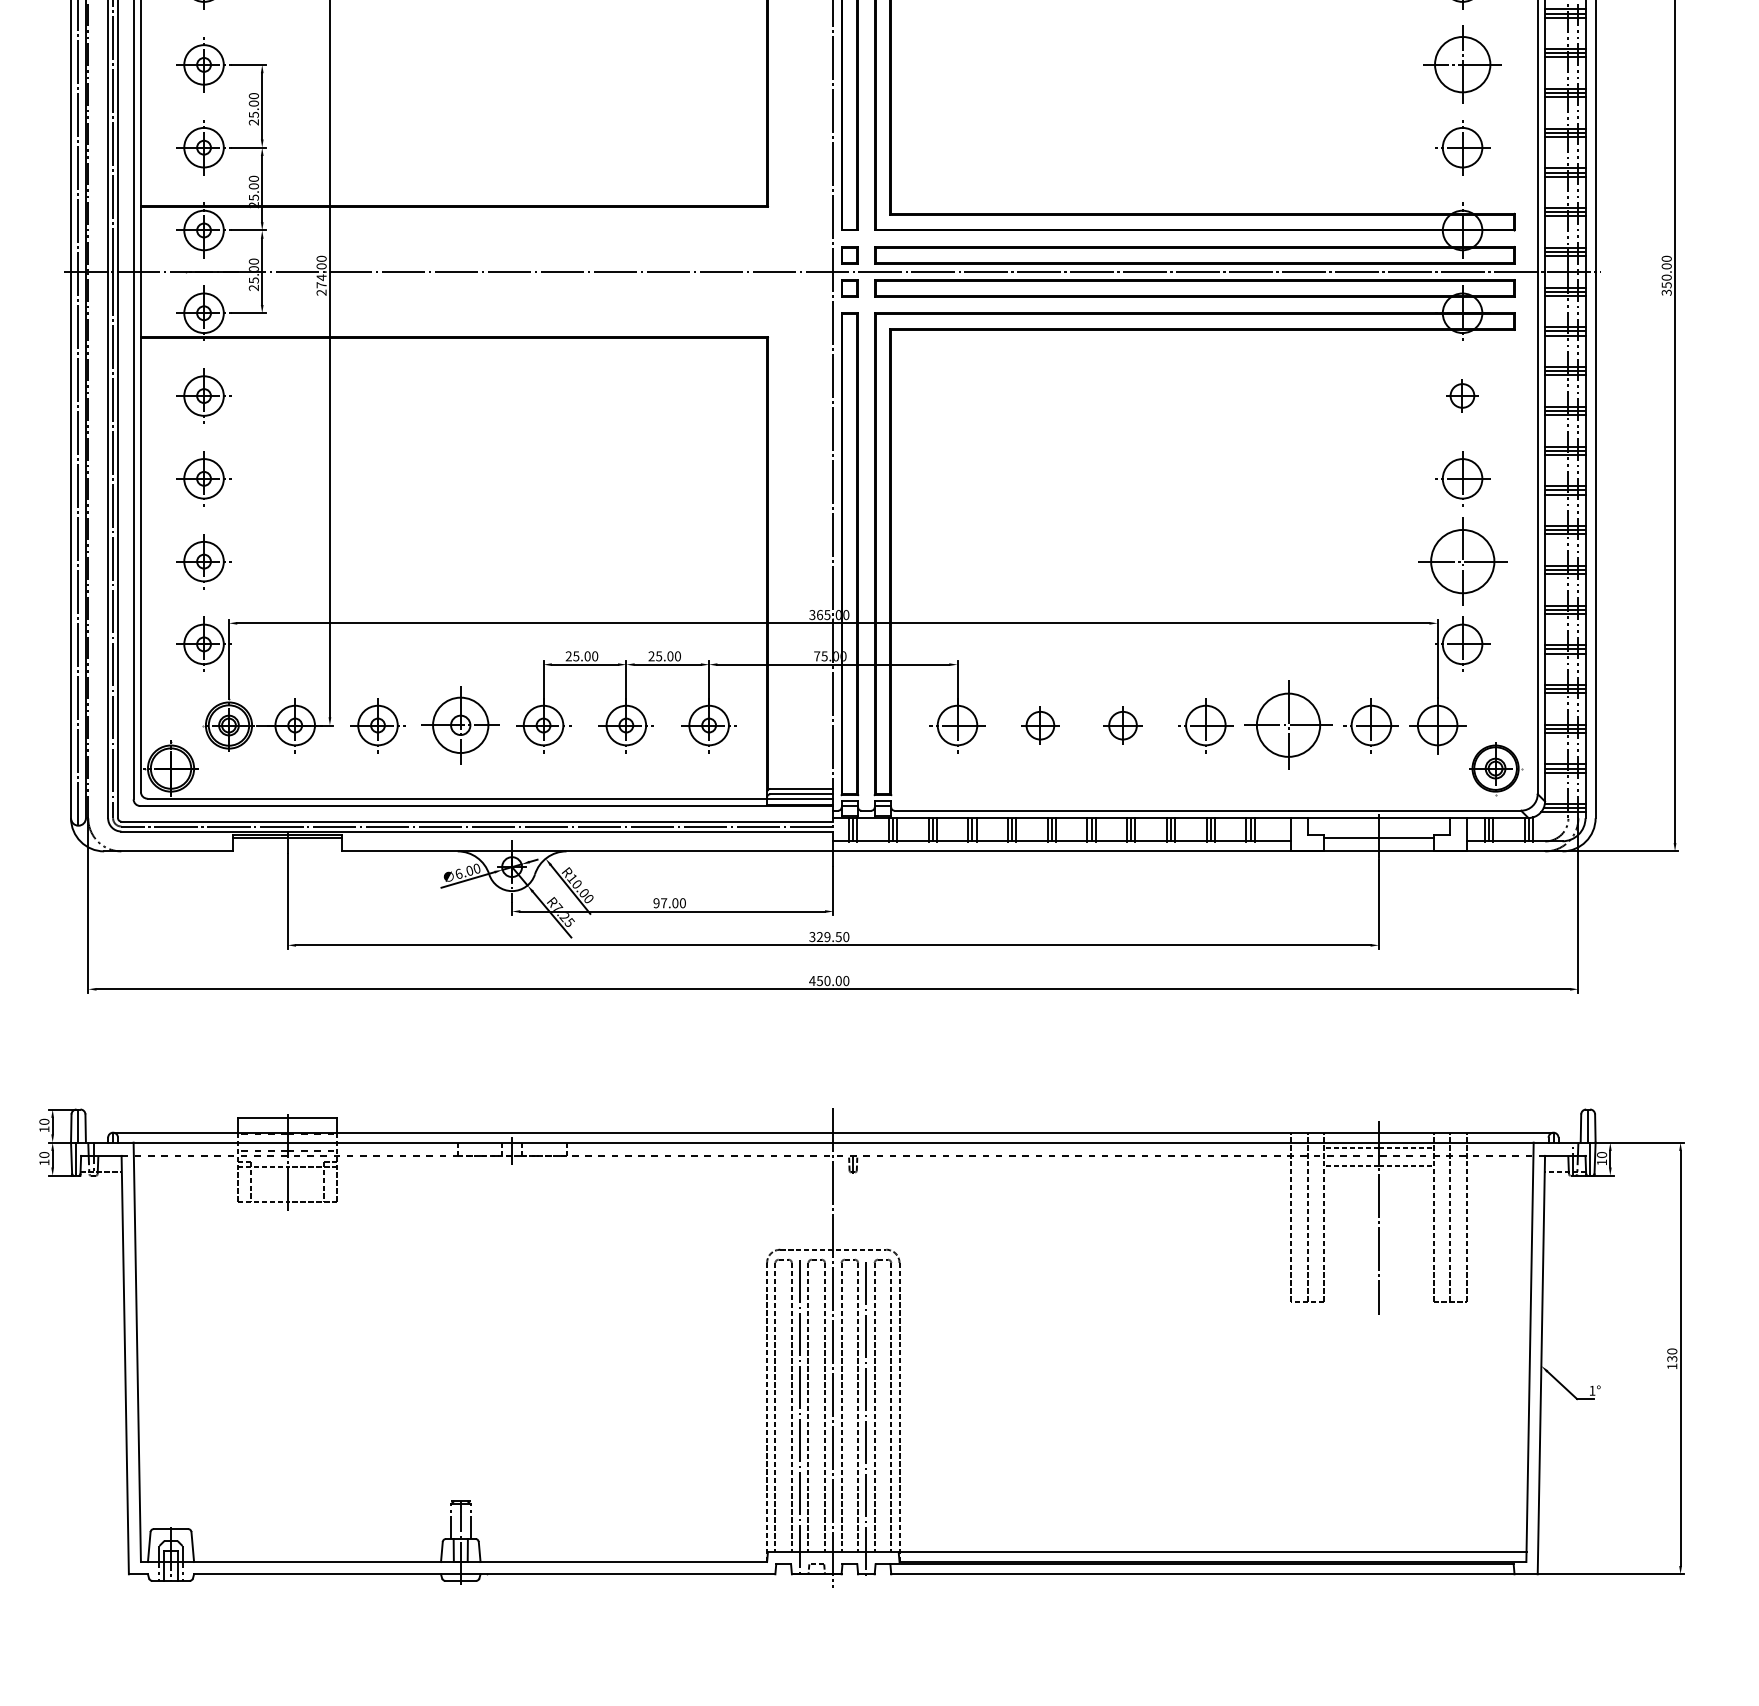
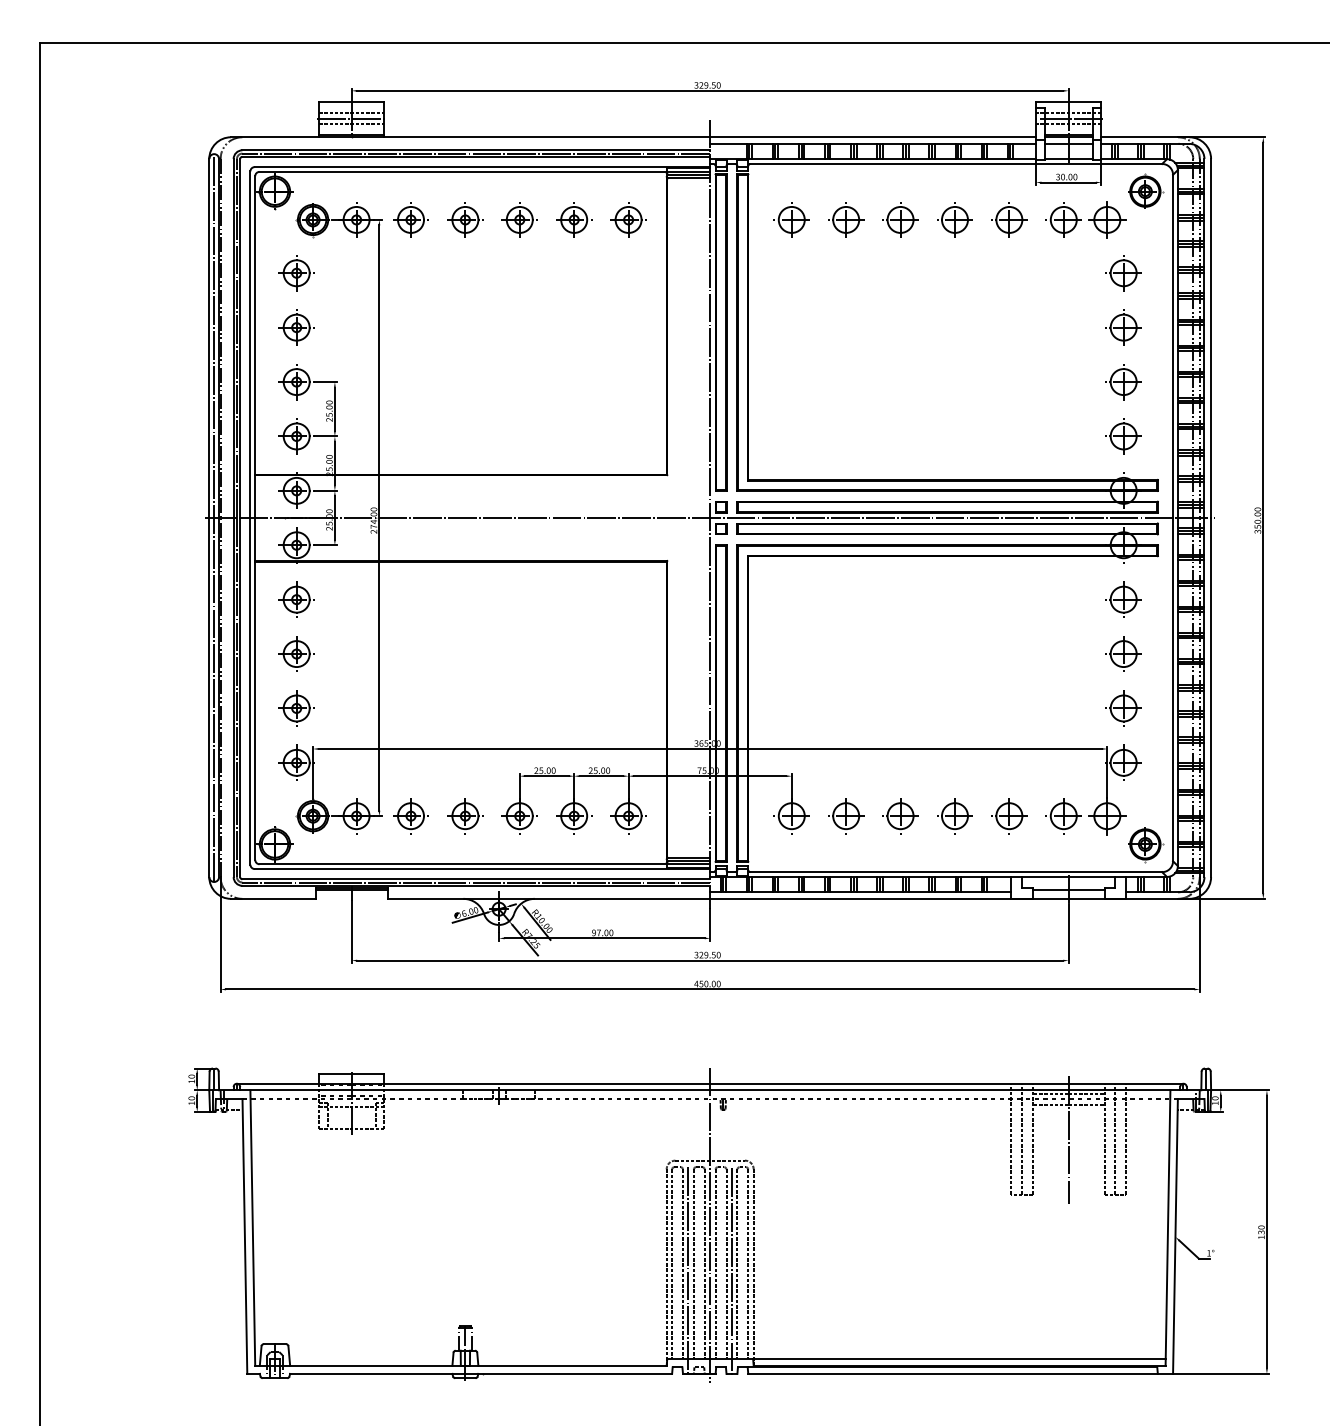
part: (1462, 65) -> (1123, 382), size x0.71
part: (1462, 395) -> (1123, 599), size x1.67
part: (1462, 561) -> (1123, 708), size x0.62
part: (460, 726) -> (465, 816), size x0.71
part: (1040, 726) -> (846, 816), size x1.43
part: (1122, 726) -> (900, 816), size x1.43
part: (1288, 726) -> (1009, 816), size x0.62

